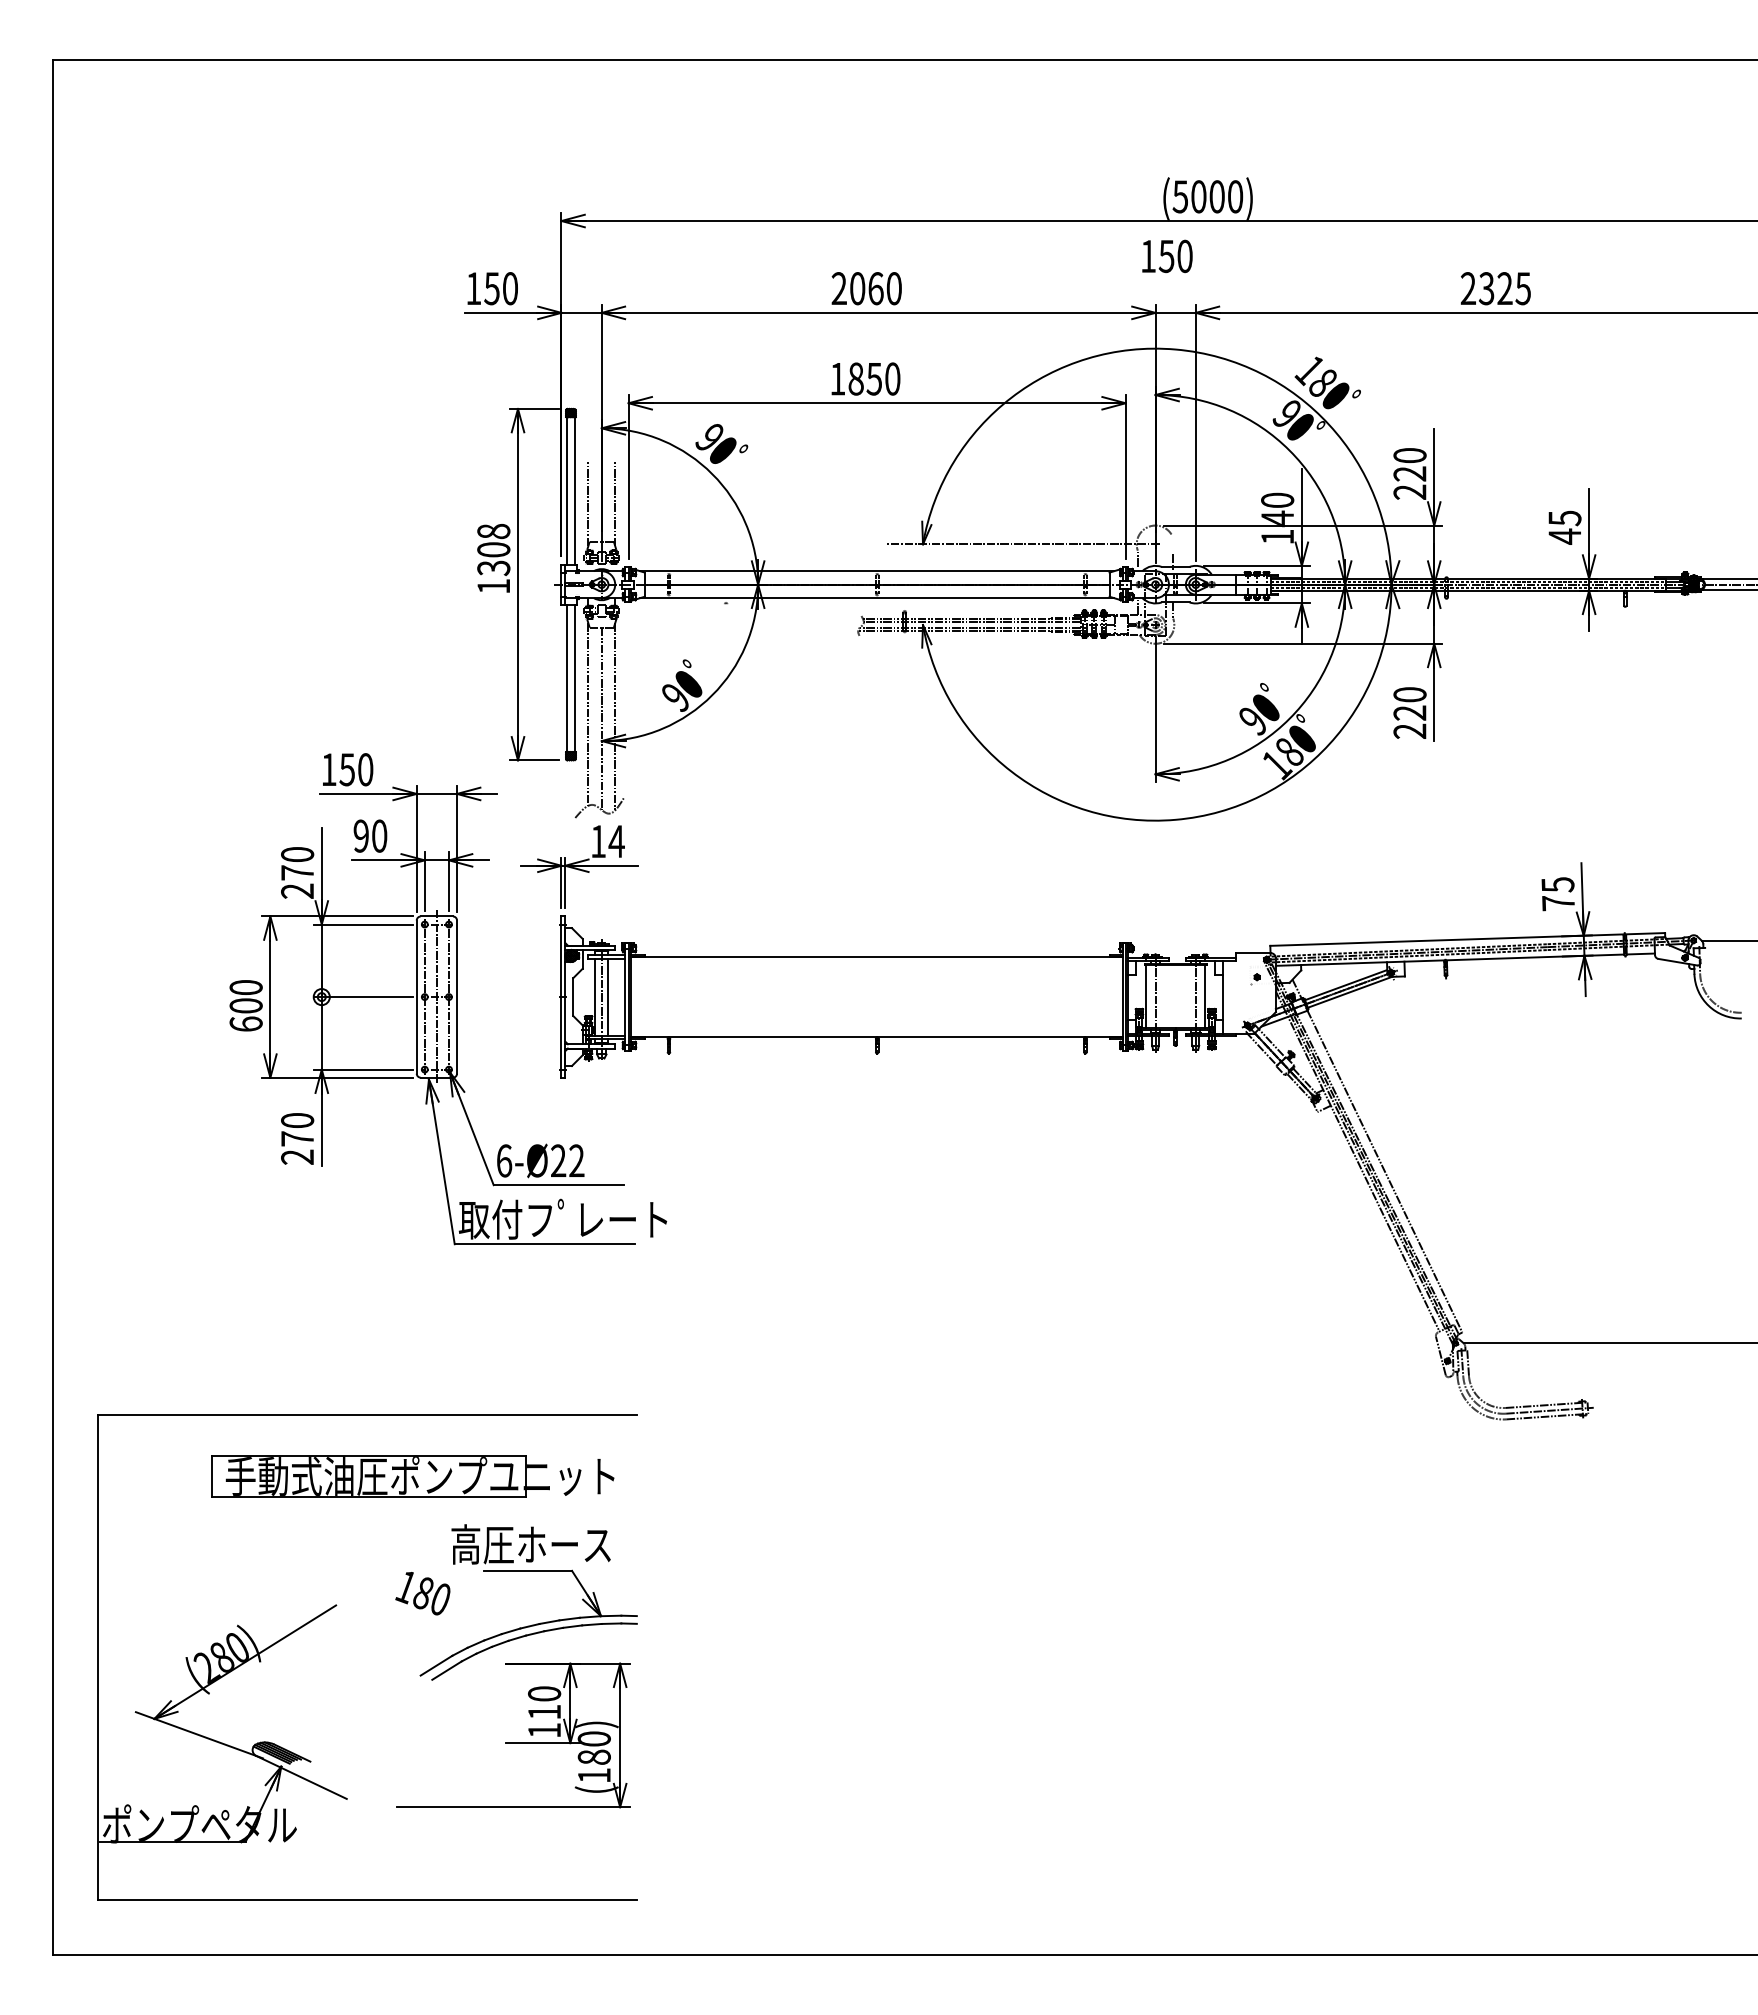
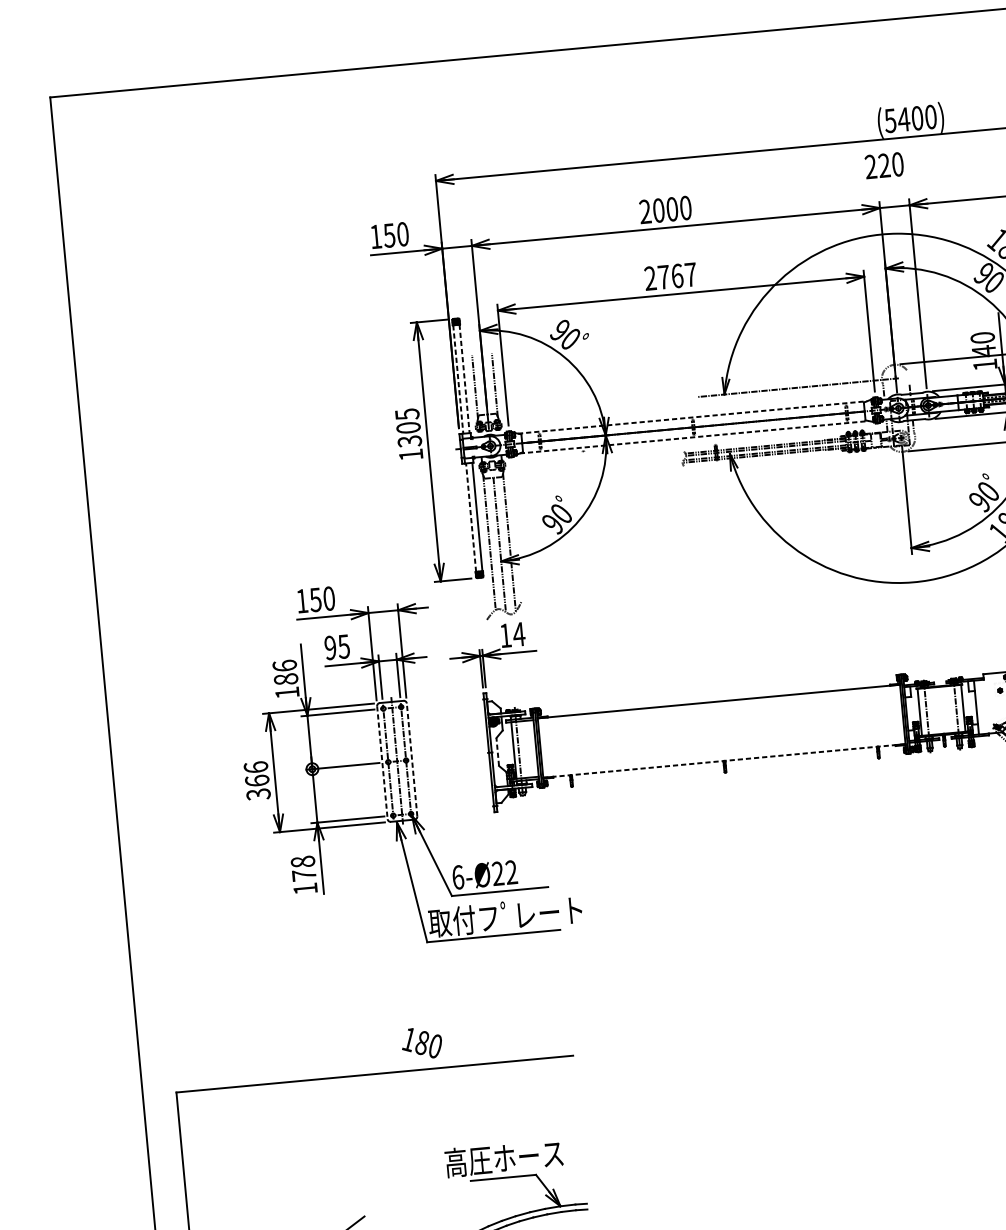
text: (1198, 196) -> (903, 119), (5000) -> (5400)
text: (1157, 256) -> (877, 166), 150 -> 220
text: (875, 288) -> (671, 209), 2060 -> 2000
text: (865, 378) -> (670, 276), 1850 -> 2767
line: (566, 490) -> (458, 379), solid -> dashed
line: (575, 490) -> (464, 378), solid -> dashed
text: (493, 531) -> (407, 414), 1308 -> 1305
line: (877, 571) -> (692, 417), solid -> dashed
line: (877, 598) -> (694, 437), solid -> dashed
line: (566, 678) -> (470, 517), solid -> dashed
text: (379, 835) -> (343, 646), 90 -> 95
text: (297, 872) -> (286, 679), 270 -> 186
line: (608, 996) -> (523, 749), removed
line: (416, 997) -> (382, 763), solid -> dashed
line: (457, 997) -> (412, 760), solid -> dashed
line: (573, 997) -> (497, 752), solid -> dashed
text: (245, 1005) -> (256, 780), 600 -> 366
line: (877, 1037) -> (724, 760), solid -> dashed
text: (297, 1138) -> (304, 875), 270 -> 178
part: (412, 1476) -> (412, 1116), removed
text: (422, 1593) -> (421, 1043), moved

